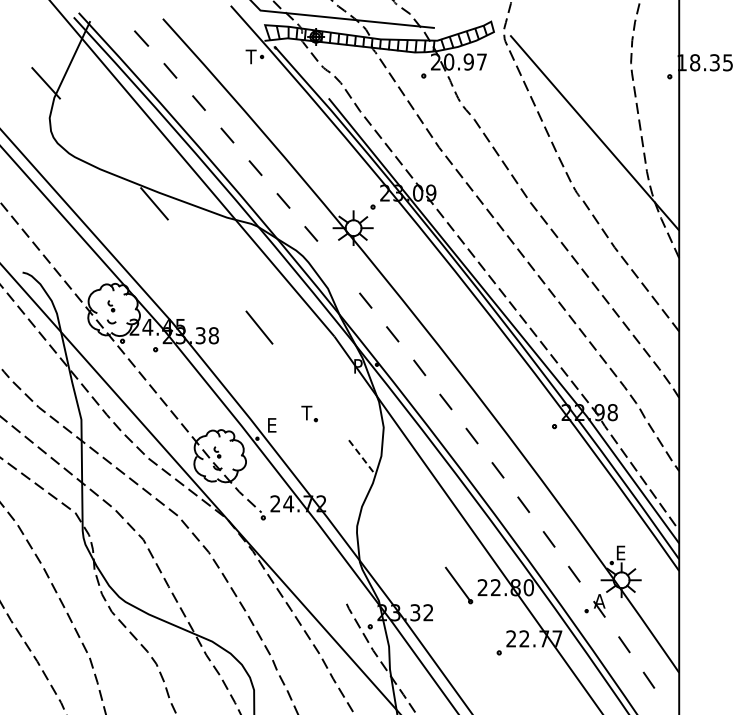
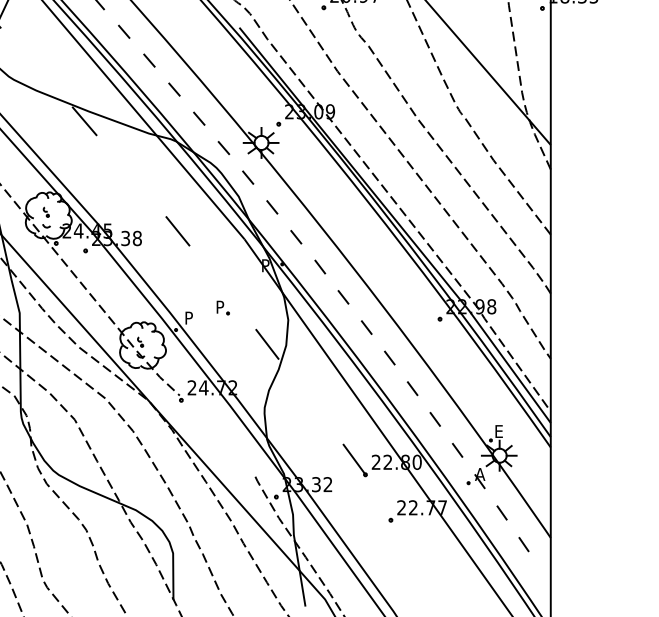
line: (338, 267) -> (248, 177), added
text: (306, 412) -> (219, 306), T -> P
text: (272, 425) -> (189, 318), E -> P
line: (360, 454) -> (267, 344), dashed -> solid

